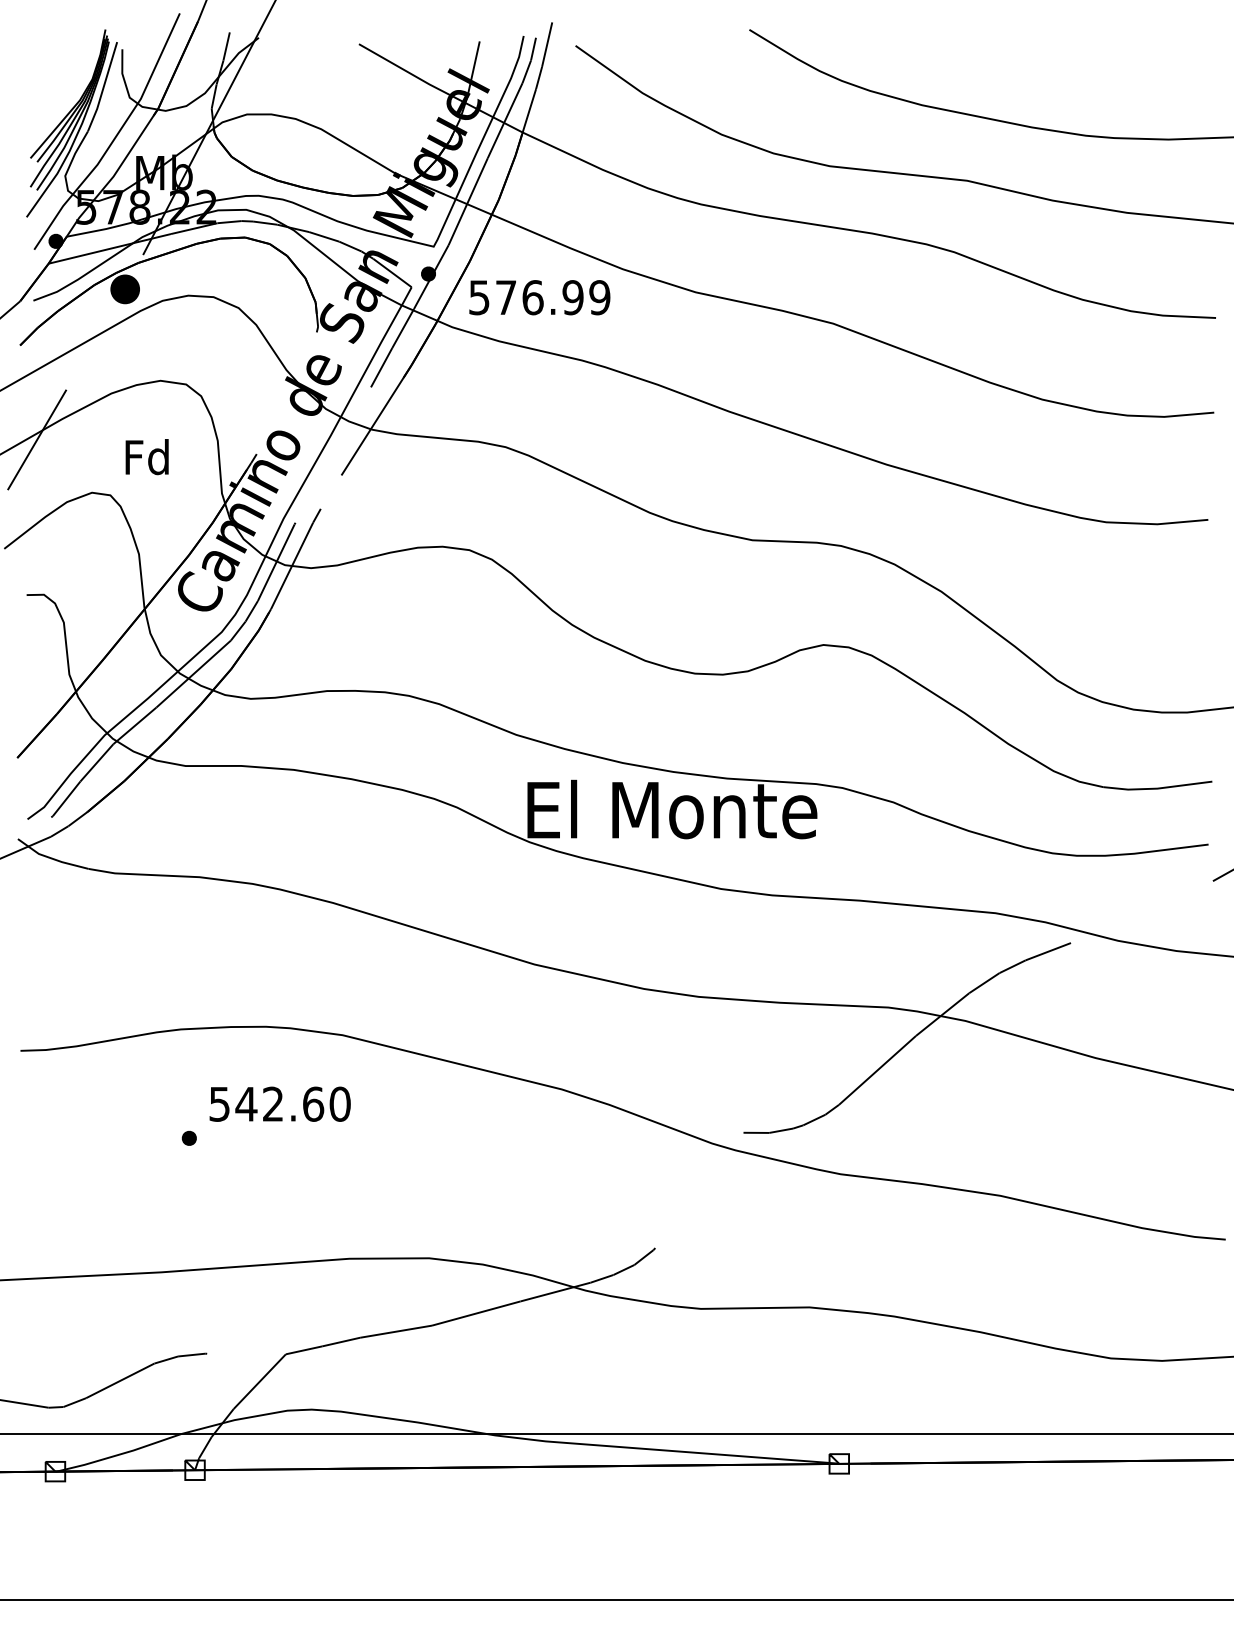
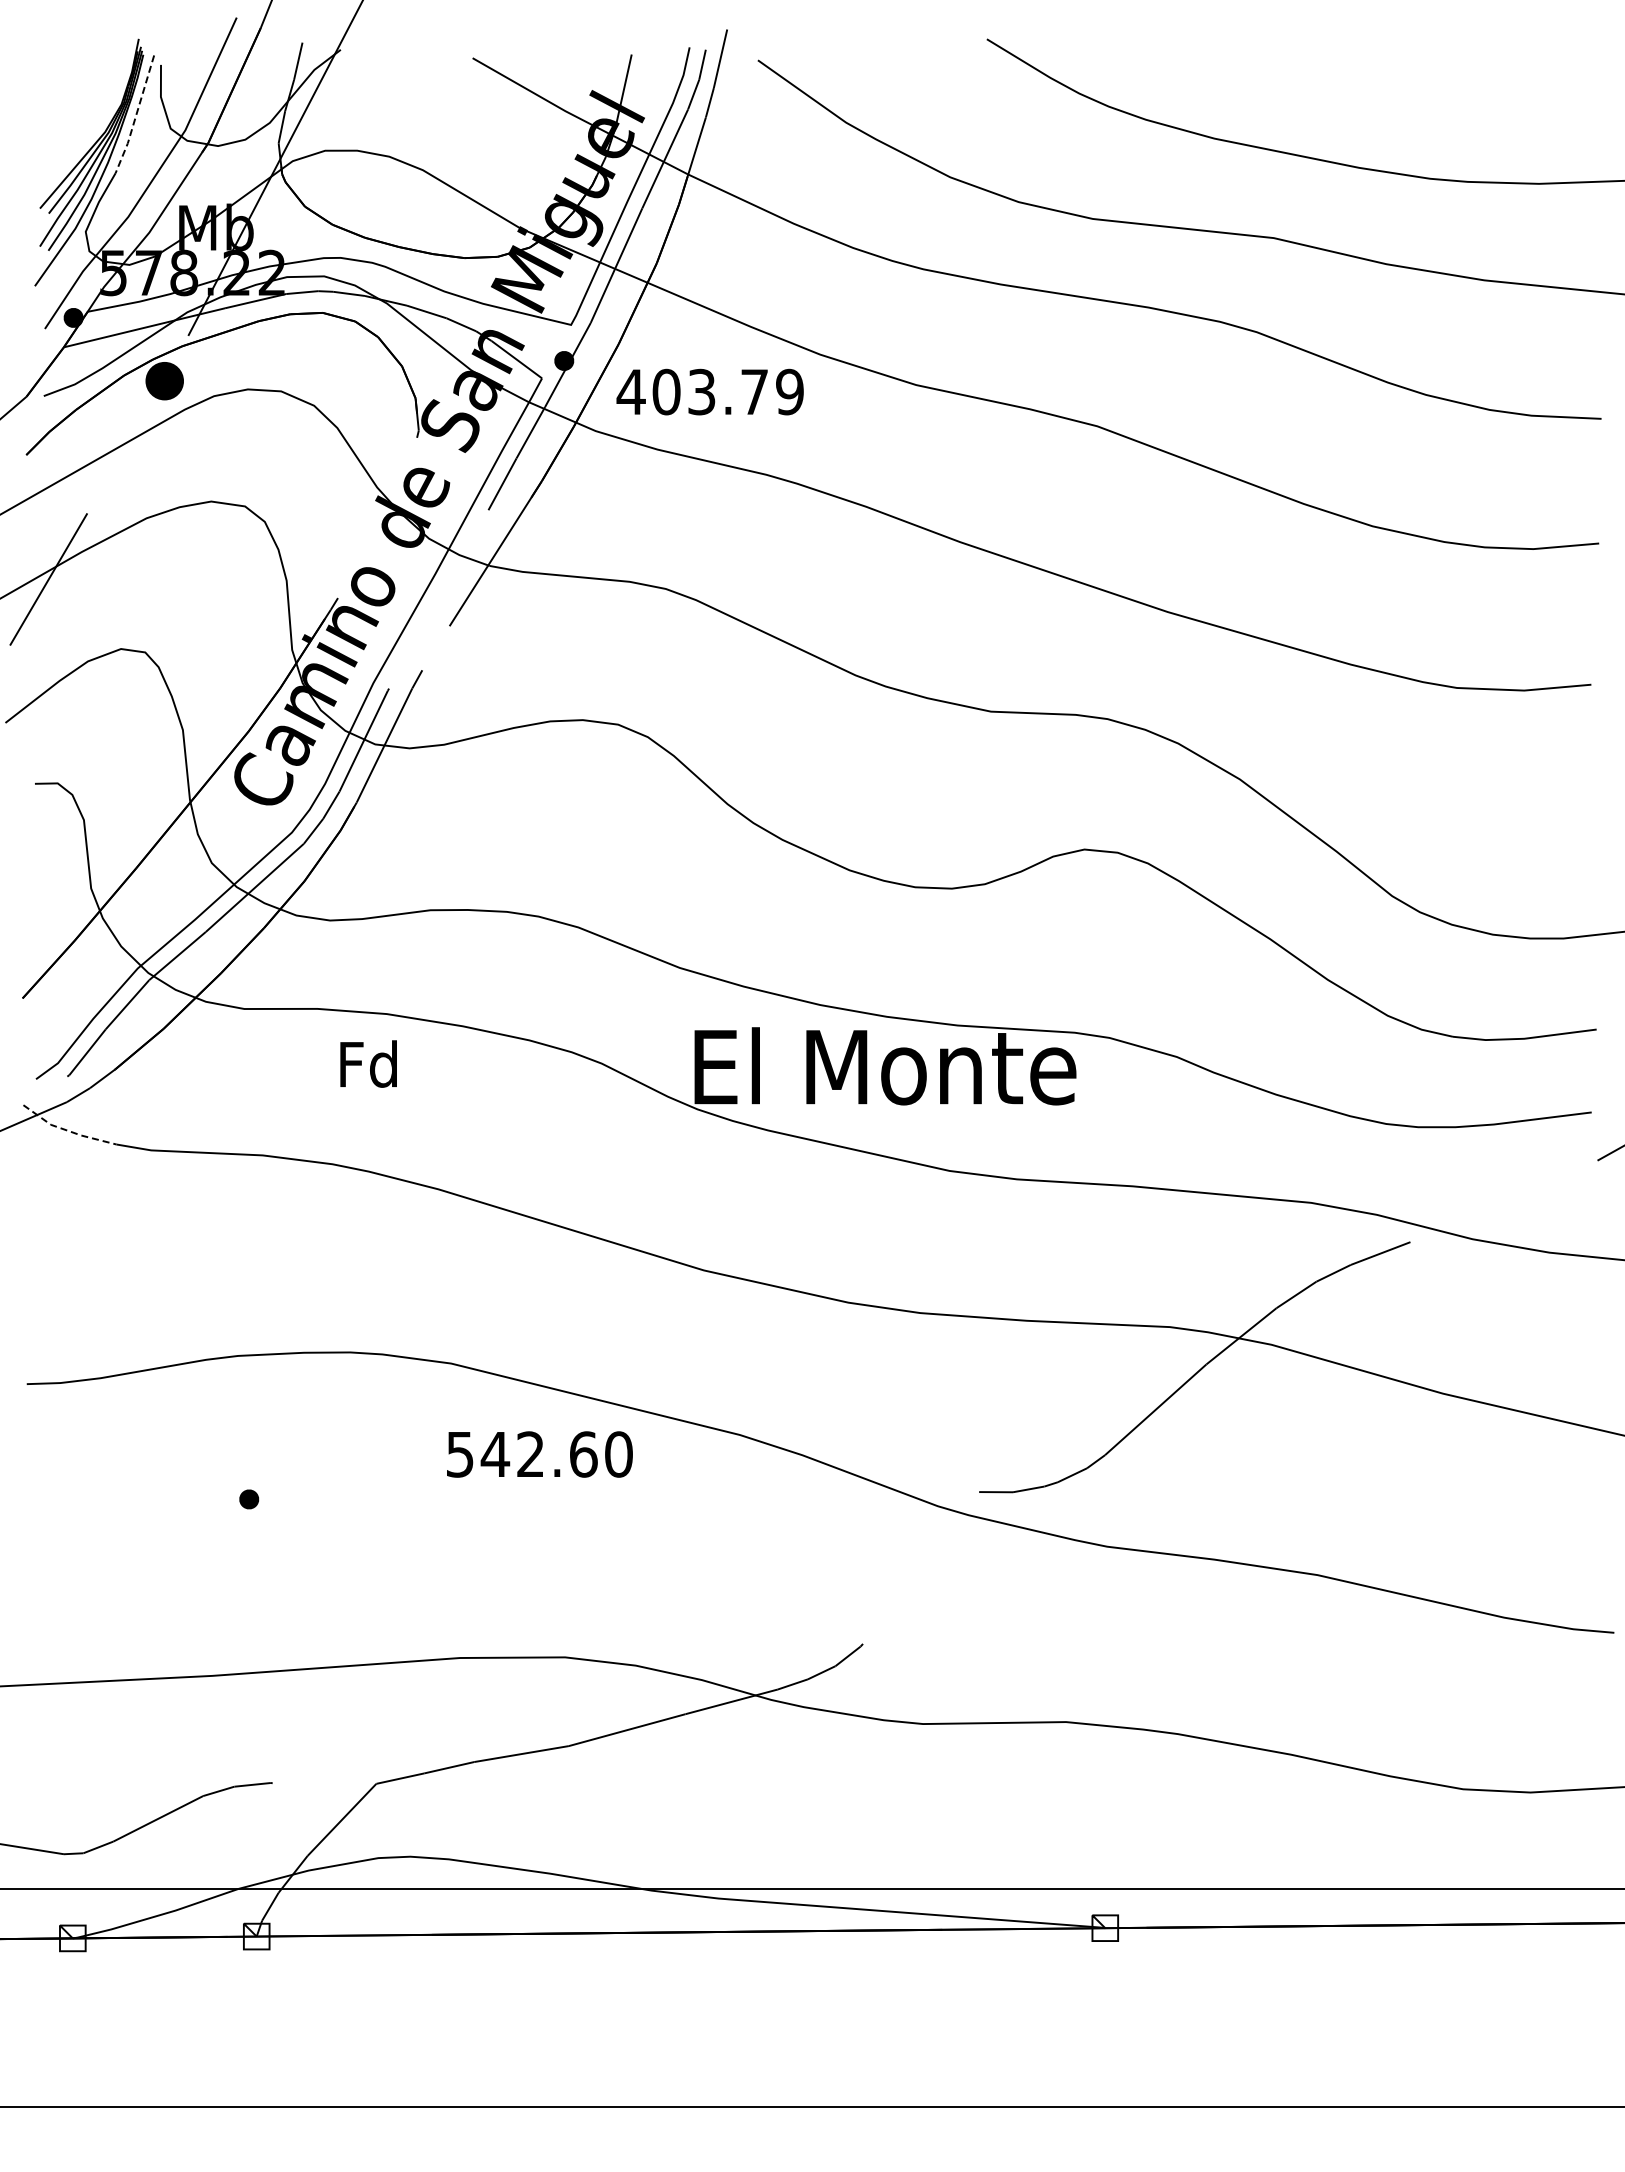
line: (103, 87) -> (136, 115), solid -> dashed
text: (525, 297) -> (692, 391), 576.99 -> 403.79
text: (147, 456) -> (368, 1063), moved
line: (51, 858) -> (67, 1130), solid -> dashed
text: (279, 1104) -> (539, 1454), moved

